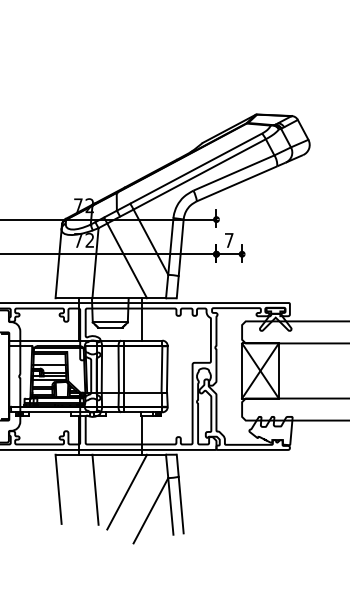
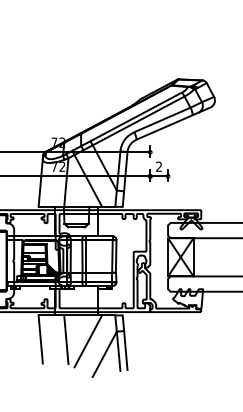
text: (228, 240) -> (158, 166), 7 -> 2

